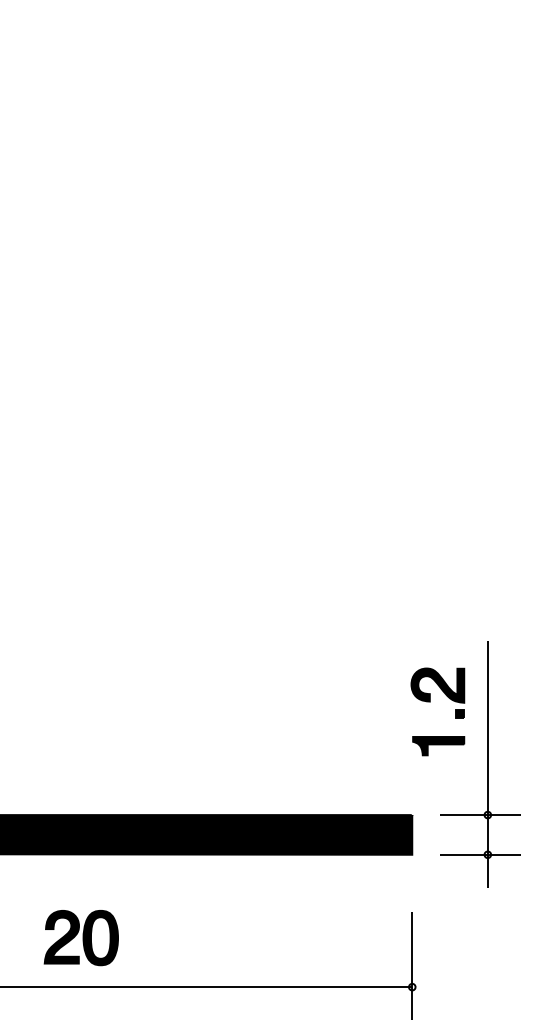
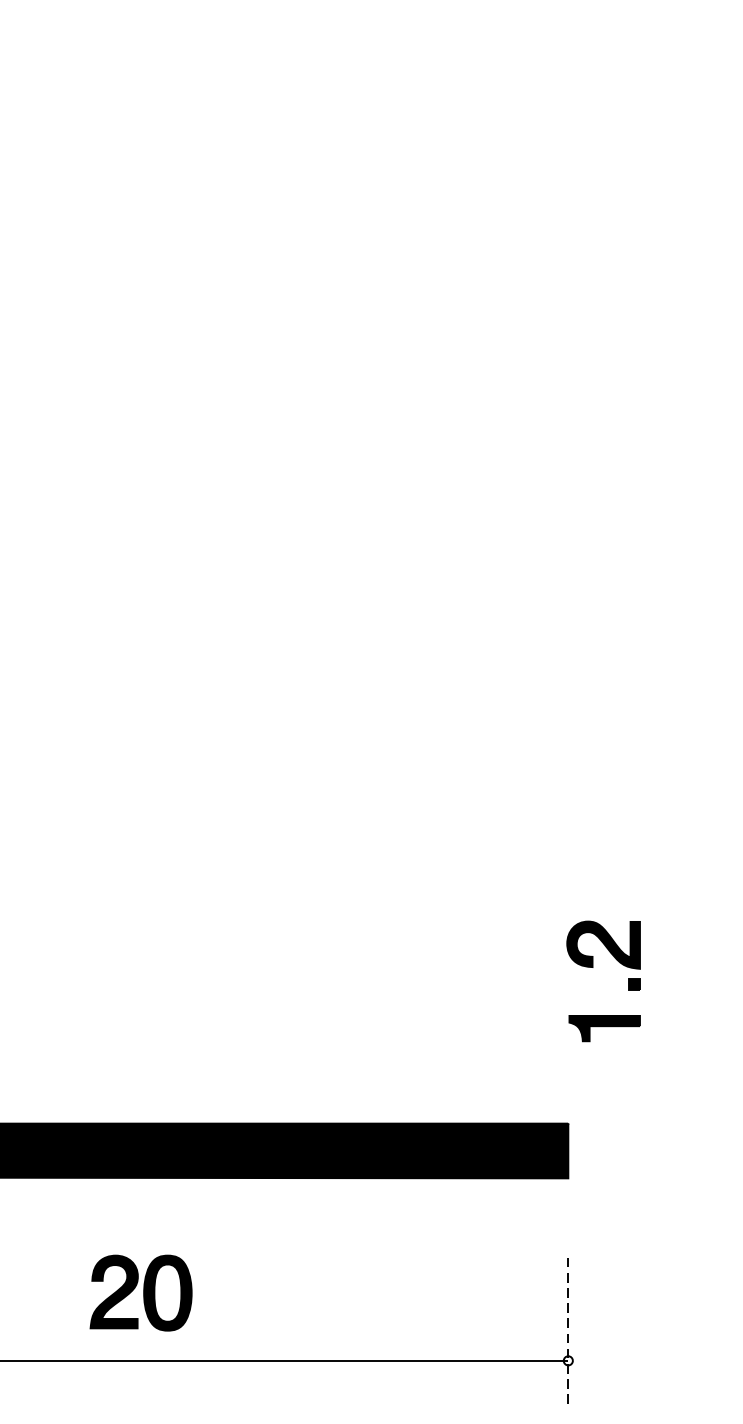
part: (487, 764) -> (672, 1053), removed
part: (80, 938) -> (139, 1293), moved
line: (412, 966) -> (568, 1332), solid -> dashed

